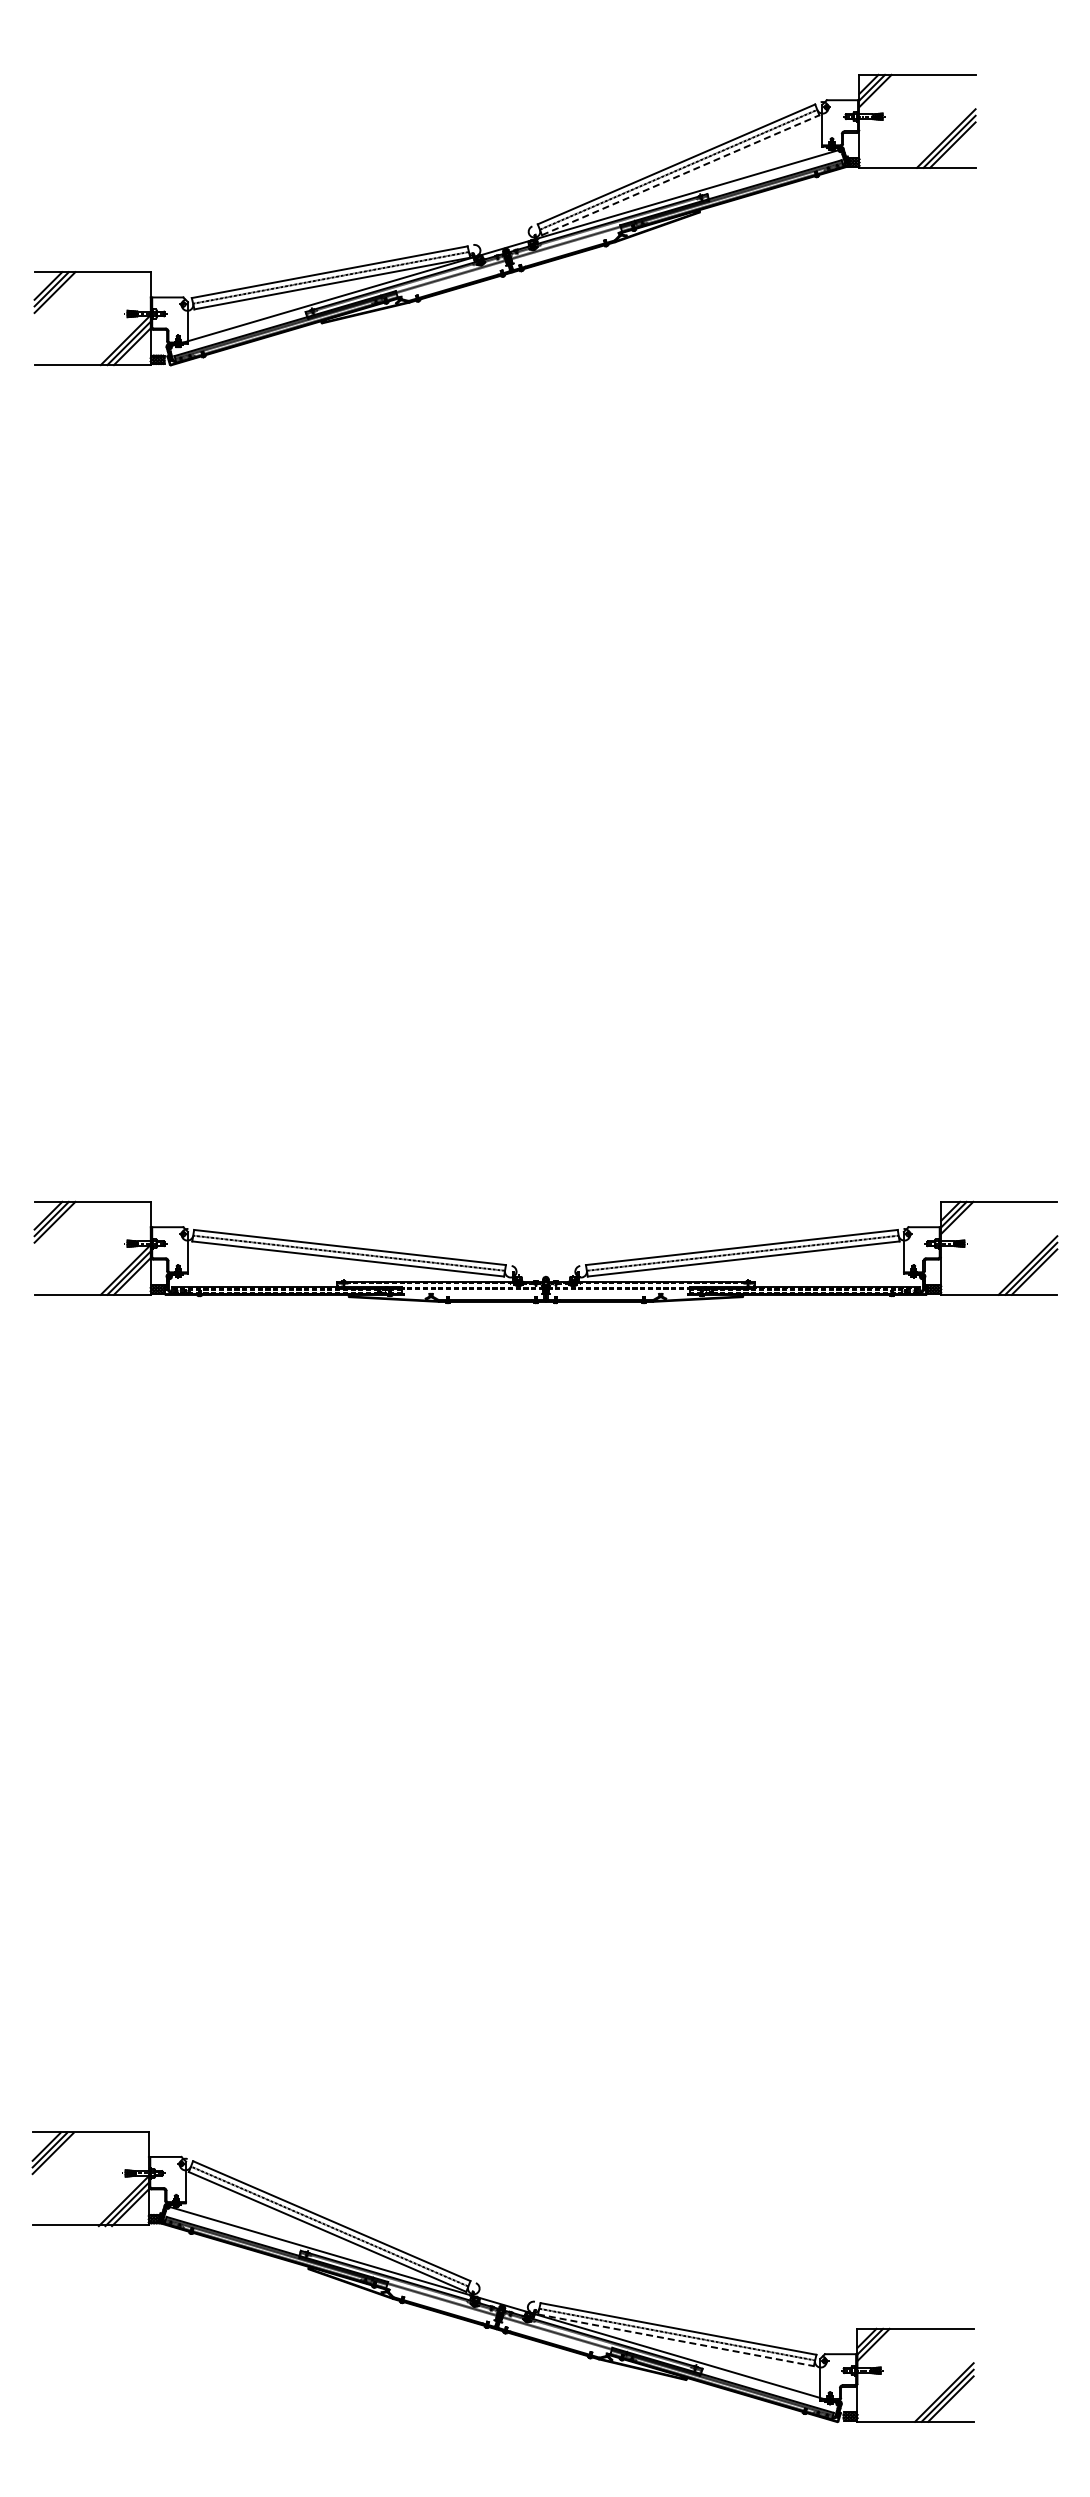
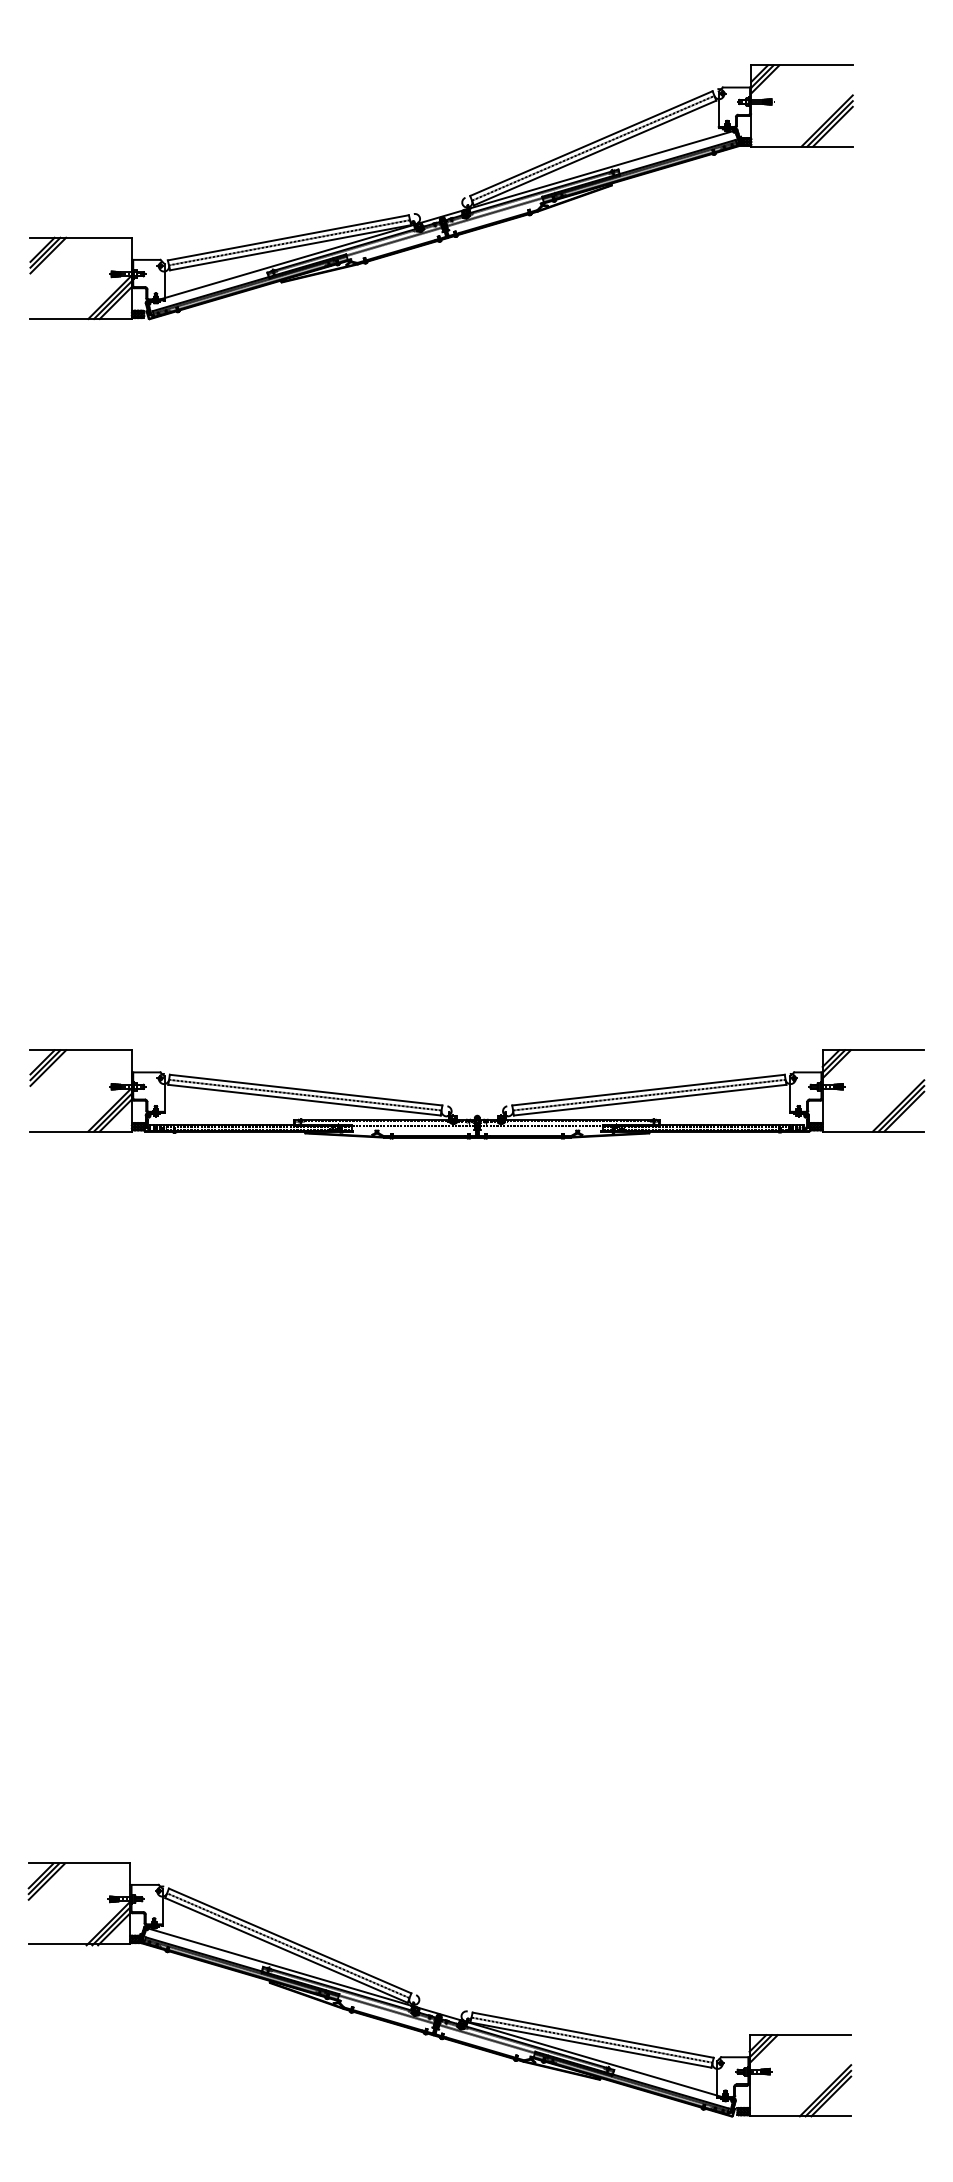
line: (681, 175) -> (595, 153), dashed -> solid
line: (676, 2340) -> (591, 2045), dashed -> solid

